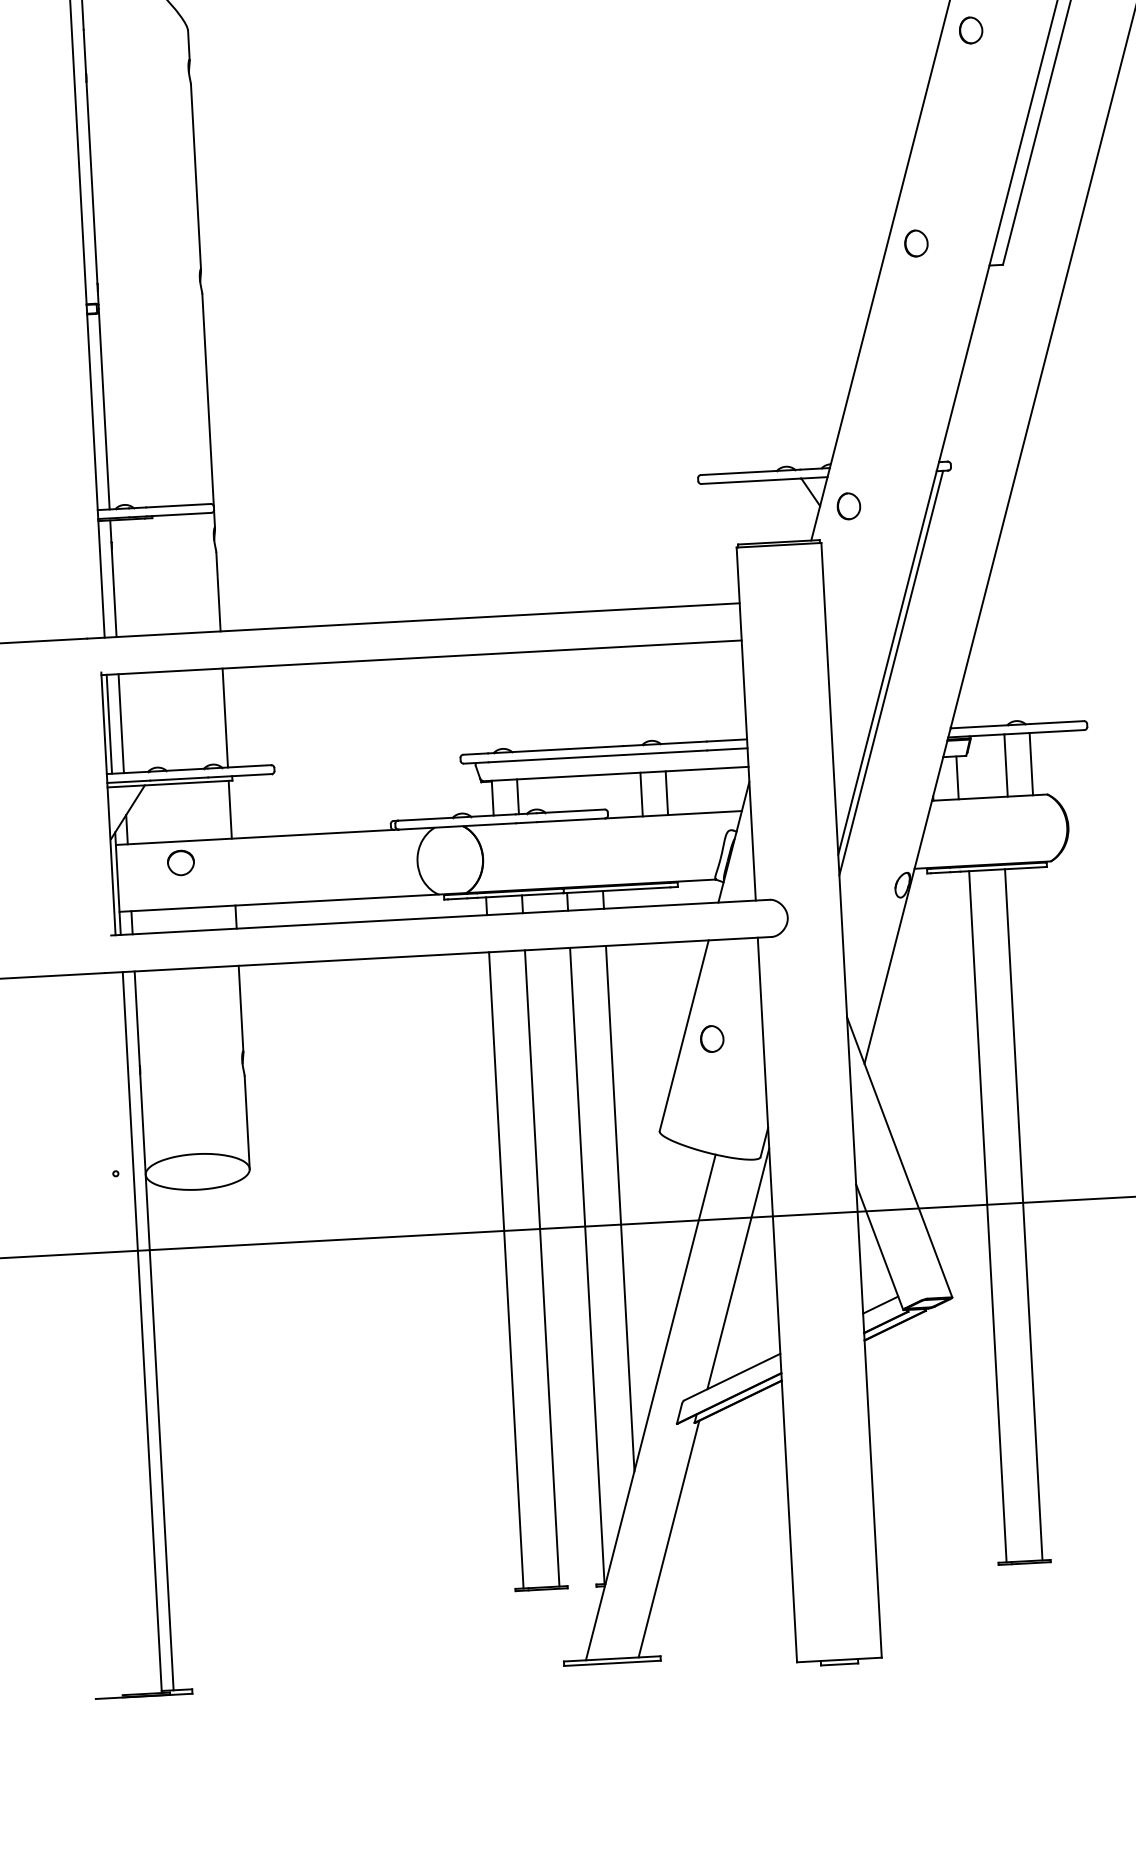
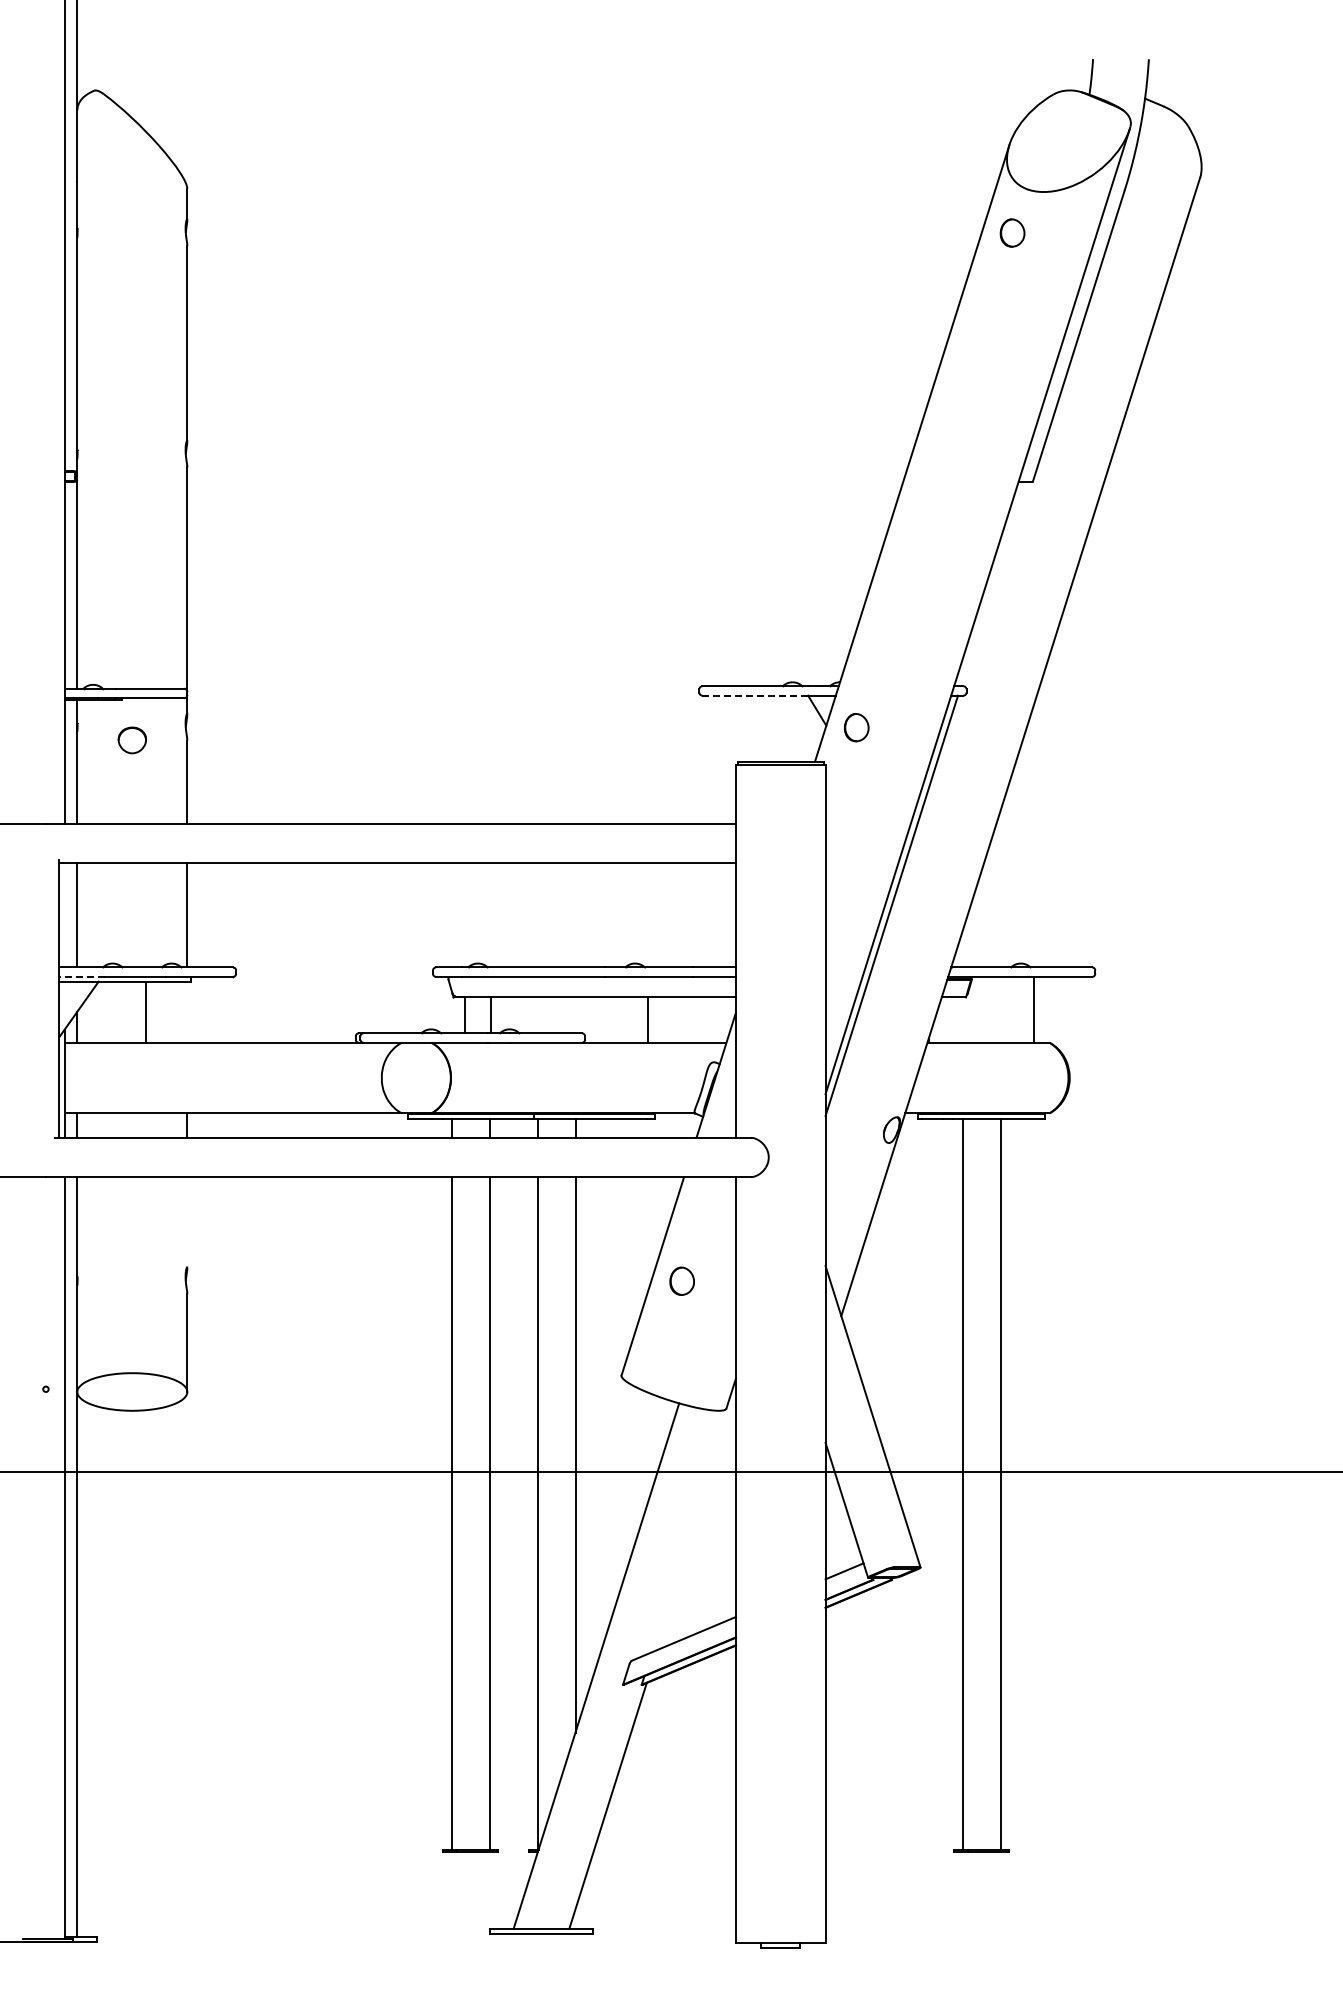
part: (916, 243) -> (942, 454), removed
line: (751, 481) -> (755, 695), solid -> dashed
line: (109, 723) -> (64, 914), removed
line: (1006, 765) -> (1007, 1009), removed
line: (957, 777) -> (955, 1019), removed
line: (128, 781) -> (81, 976), solid -> dashed
line: (641, 794) -> (621, 1019), removed
line: (230, 809) -> (146, 1011), moved
part: (180, 863) -> (131, 740), moved
line: (241, 1008) -> (187, 1222), removed
line: (738, 1269) -> (696, 1525), removed

